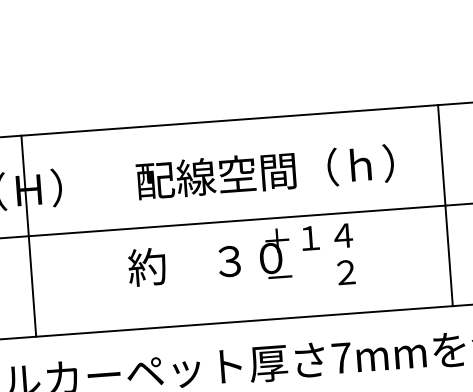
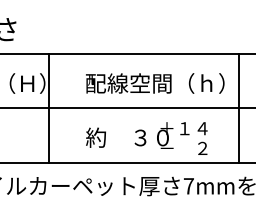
line: (445, 205) -> (238, 108), moved
line: (28, 236) -> (48, 108), moved
text: (240, 261) -> (146, 138), moved

